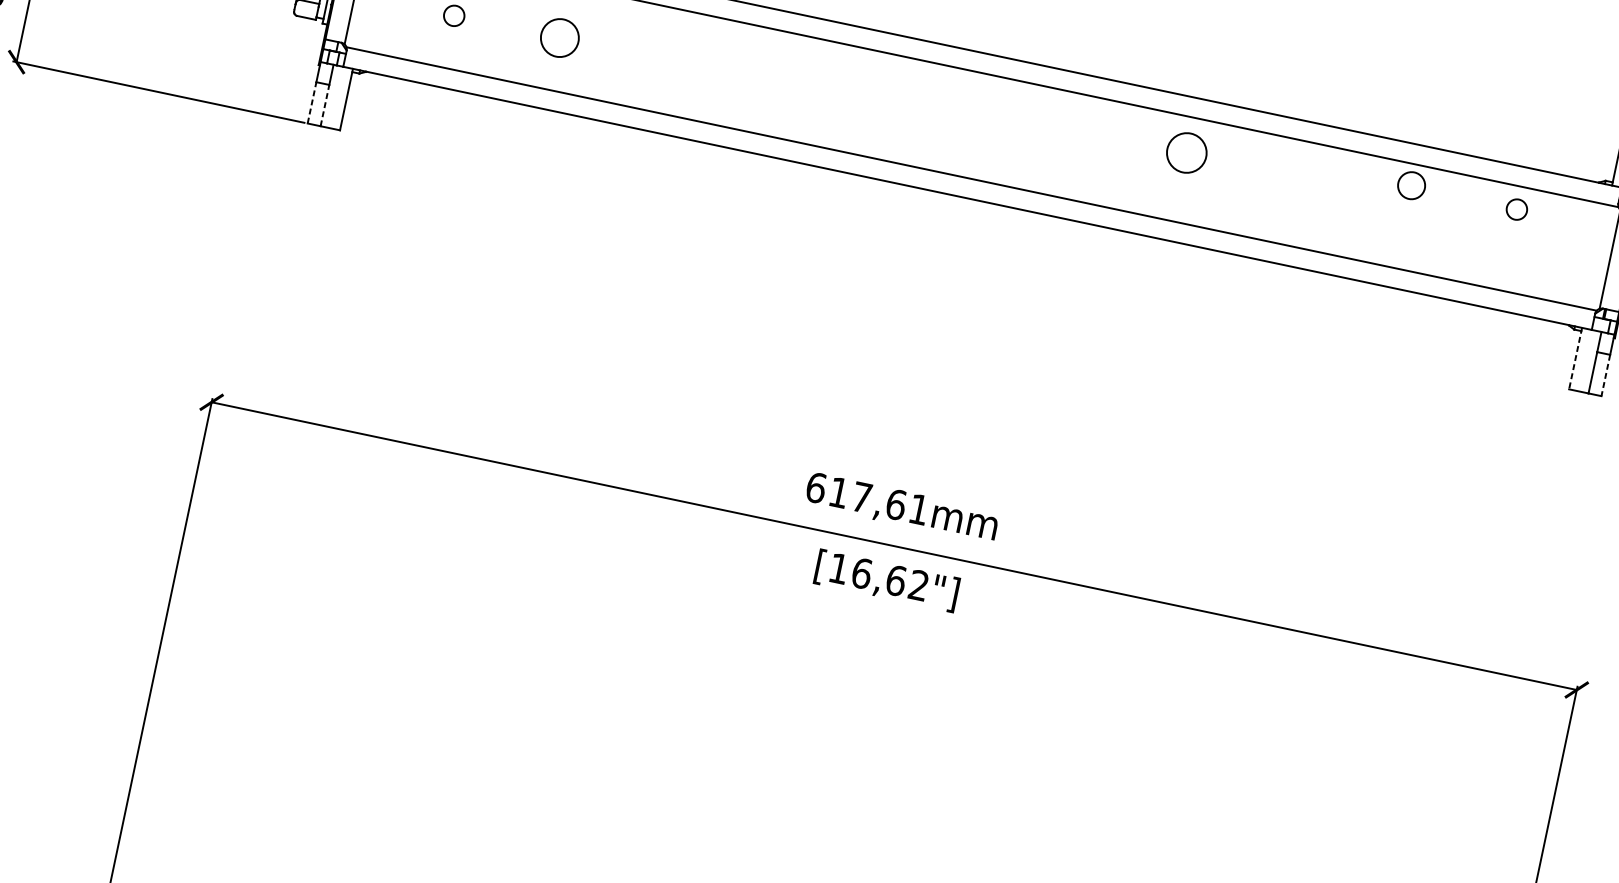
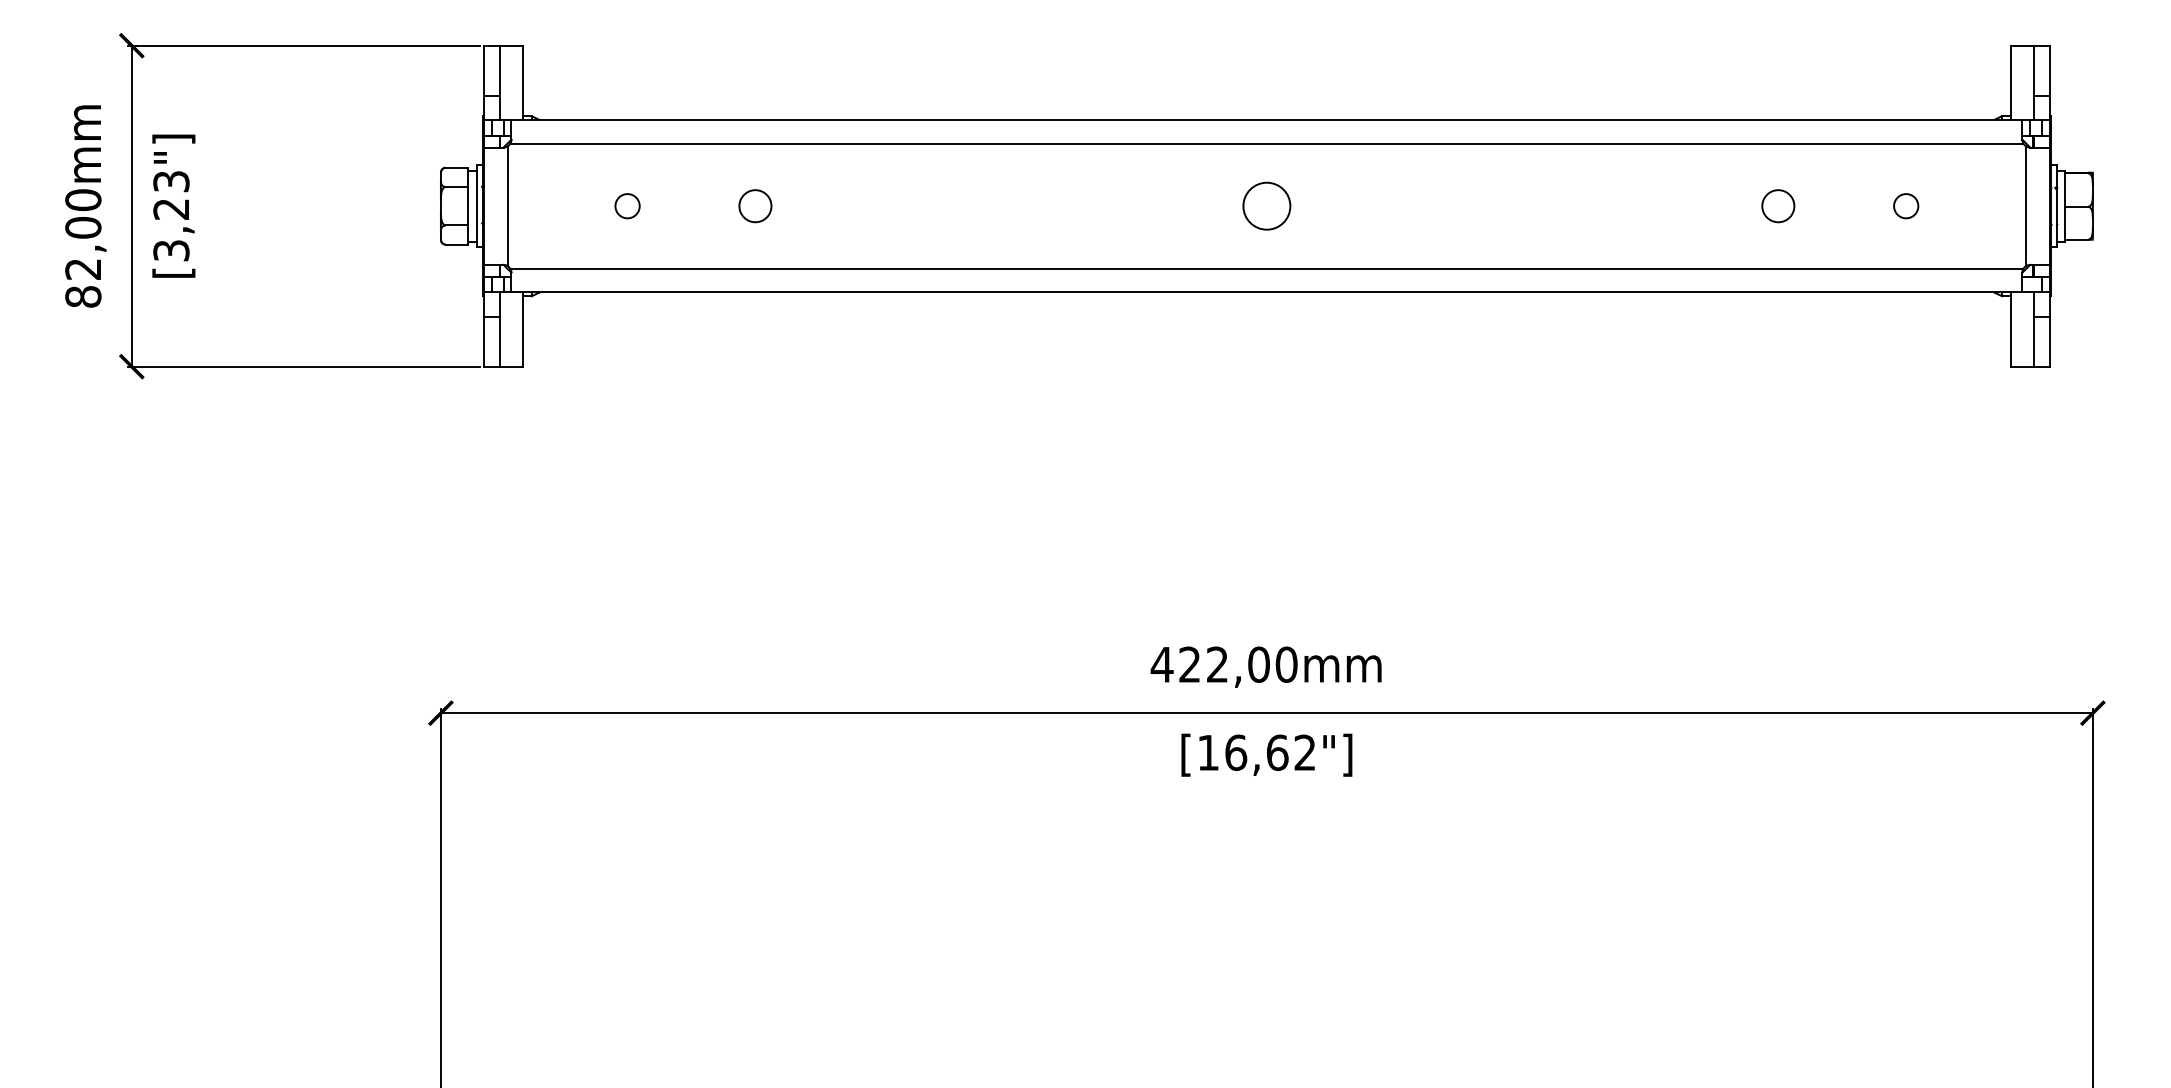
circle: (559, 38) -> (755, 206), size x0.71
line: (312, 102) -> (484, 341), dashed -> solid
line: (324, 105) -> (499, 341), dashed -> solid
circle: (1186, 152) -> (1266, 205), moved
circle: (1411, 185) -> (1778, 206), moved
circle: (1517, 209) -> (1906, 206), moved
line: (1575, 359) -> (2010, 330), dashed -> solid
line: (1605, 375) -> (2049, 341), dashed -> solid
text: (866, 498) -> (1223, 664), 617,61mm -> 422,00mm

